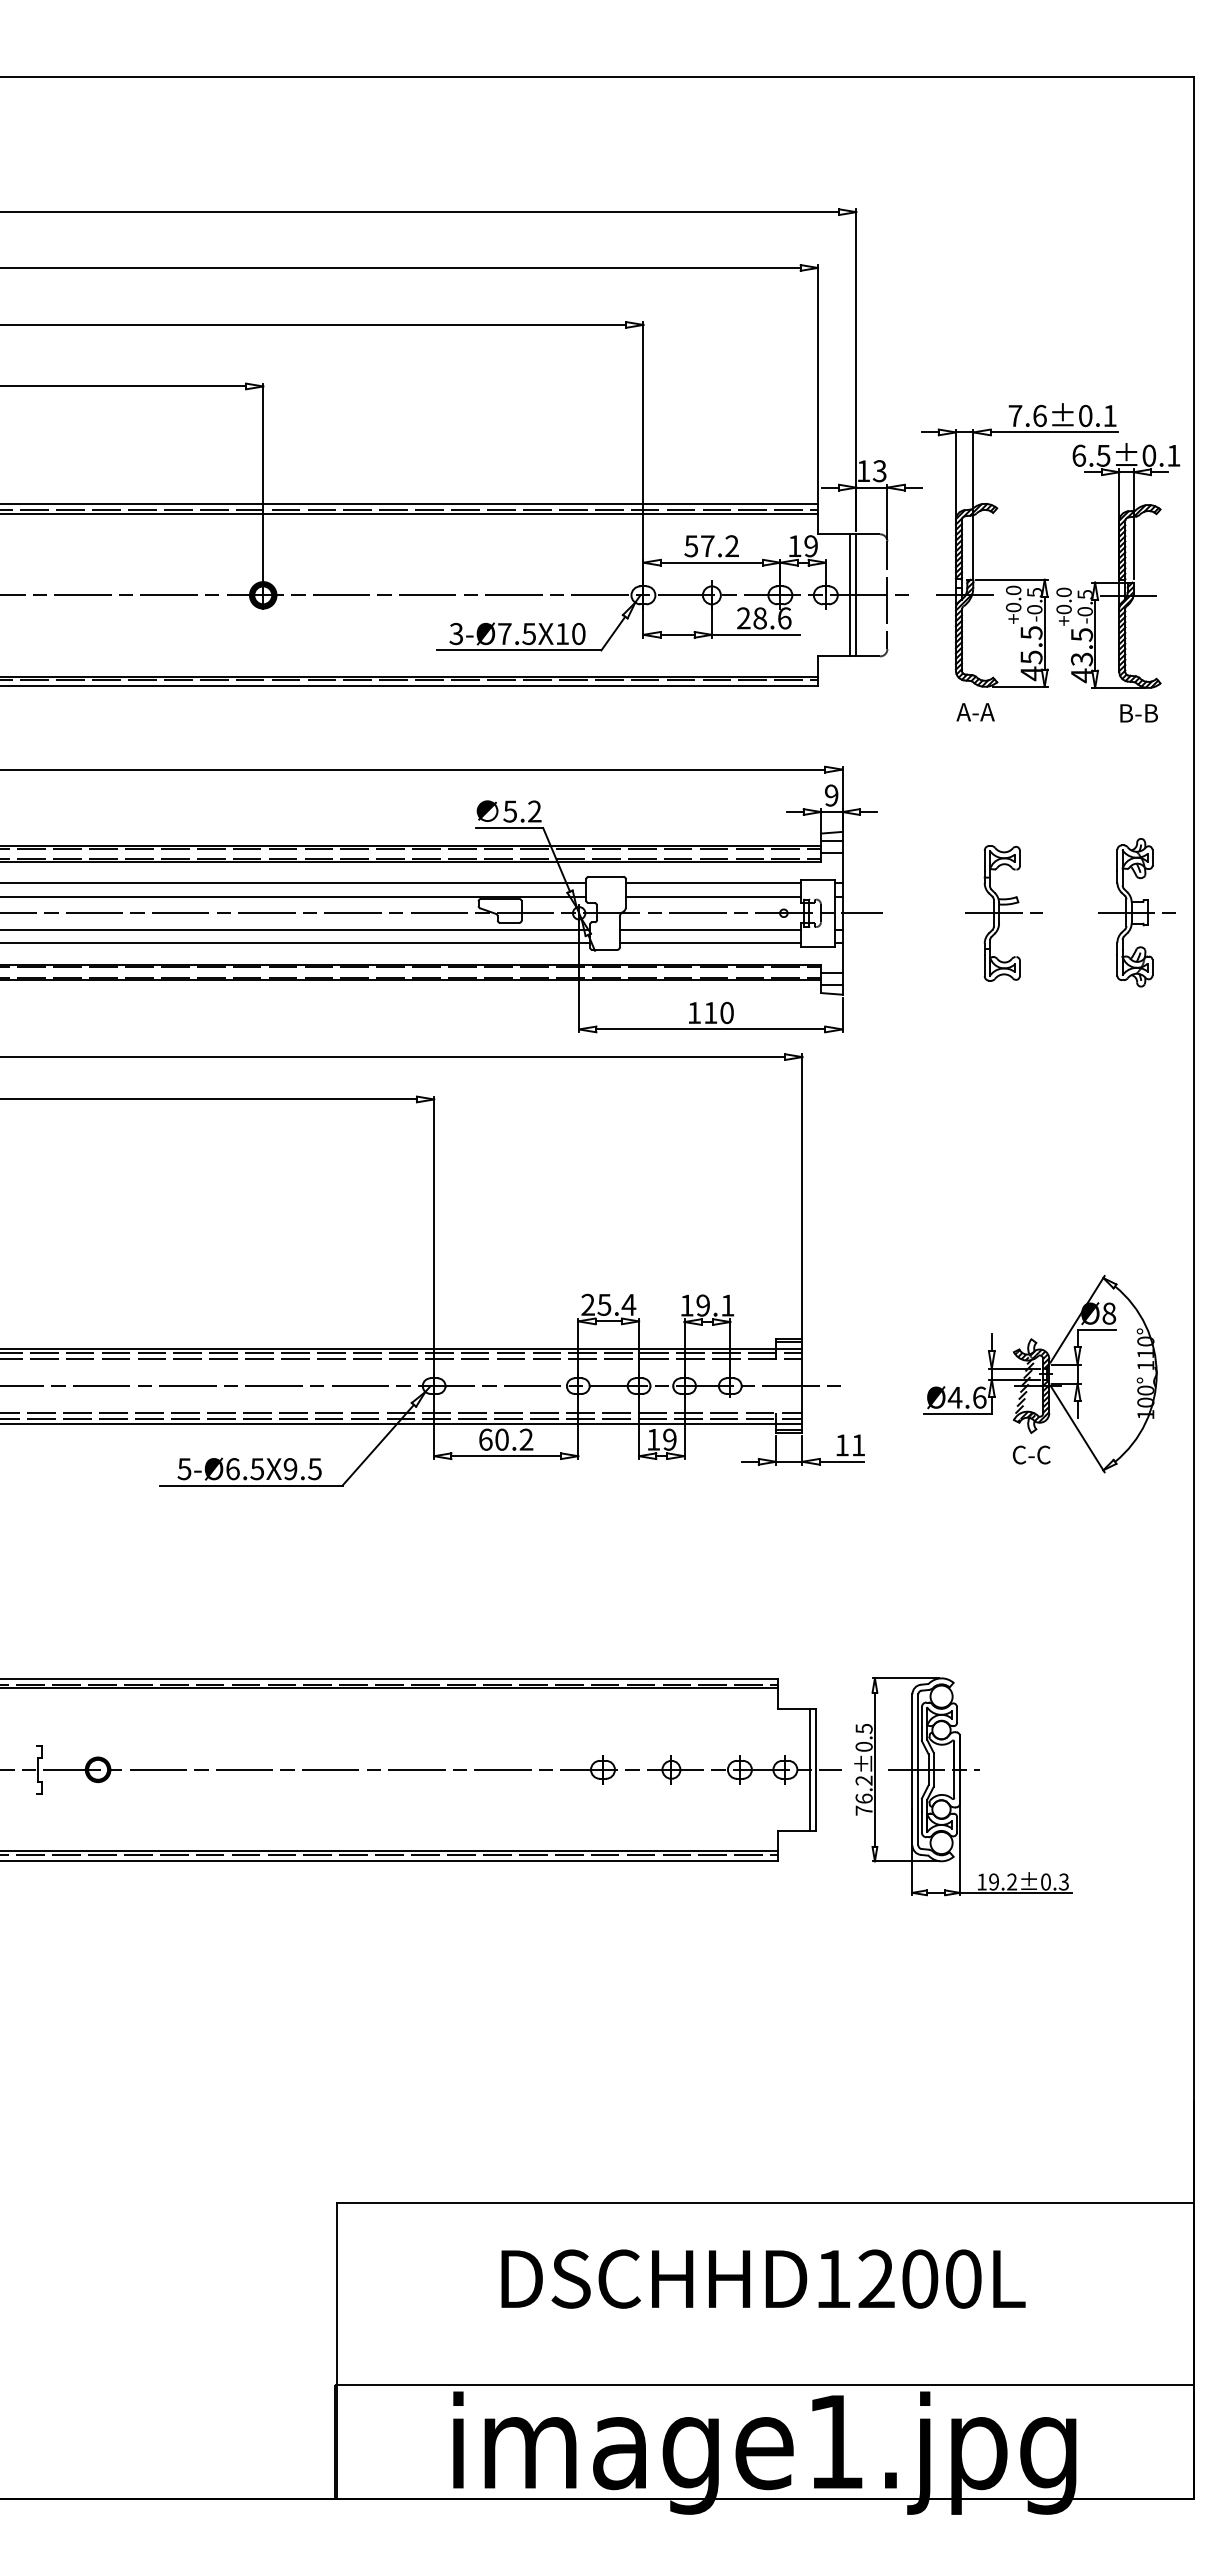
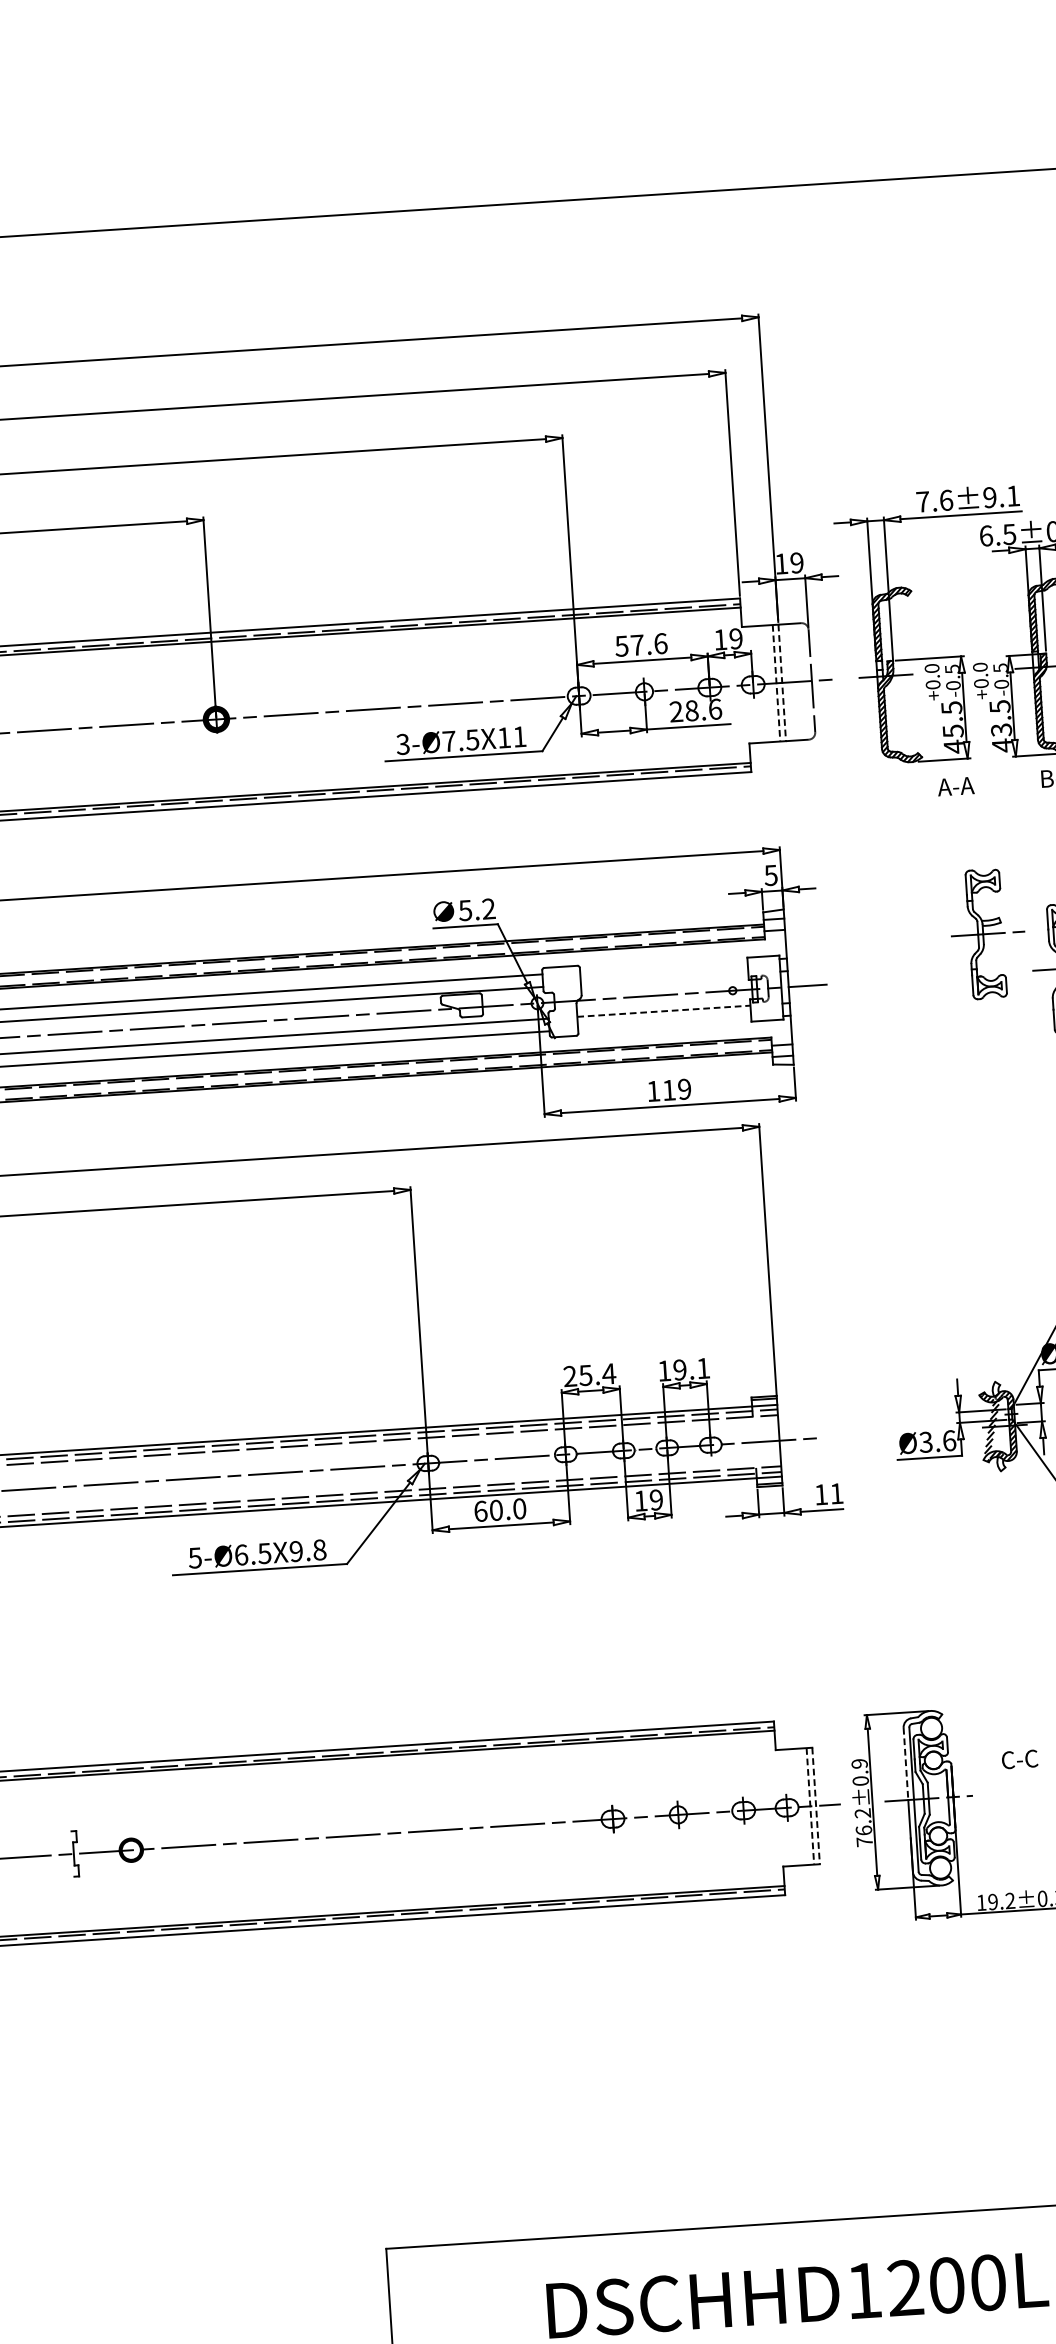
text: (1085, 416) -> (989, 498), 7.6±0.1 -> 7.6±9.1
text: (879, 471) -> (796, 563), 13 -> 19
text: (732, 546) -> (661, 643), 57.2 -> 57.6
line: (850, 595) -> (776, 683), solid -> dashed
line: (856, 595) -> (782, 683), solid -> dashed
text: (578, 633) -> (519, 736), 3-Ø7.5X10 -> 3-Ø7.5X11
text: (975, 712) -> (955, 786), moved
text: (831, 795) -> (770, 875), 9 -> 5
line: (713, 883) -> (663, 966), removed
line: (713, 896) -> (664, 979), removed
part: (1003, 913) -> (987, 934), moved
line: (710, 930) -> (663, 1011), solid -> dashed
line: (710, 943) -> (664, 1024), removed
text: (726, 1013) -> (684, 1089), 110 -> 119
text: (954, 1397) -> (925, 1442), Ø4.6 -> Ø3.6
text: (526, 1439) -> (519, 1508), 60.2 -> 60.0
text: (1031, 1454) -> (1019, 1758), moved
text: (314, 1469) -> (319, 1550), 5-Ø6.5X9.5 -> 5-Ø6.5X9.8
text: (863, 1728) -> (859, 1763), 76.2±0.5 -> 76.2±0.9
line: (912, 1732) -> (906, 1764), solid -> dashed
line: (809, 1770) -> (810, 1807), solid -> dashed
line: (815, 1770) -> (815, 1806), solid -> dashed

